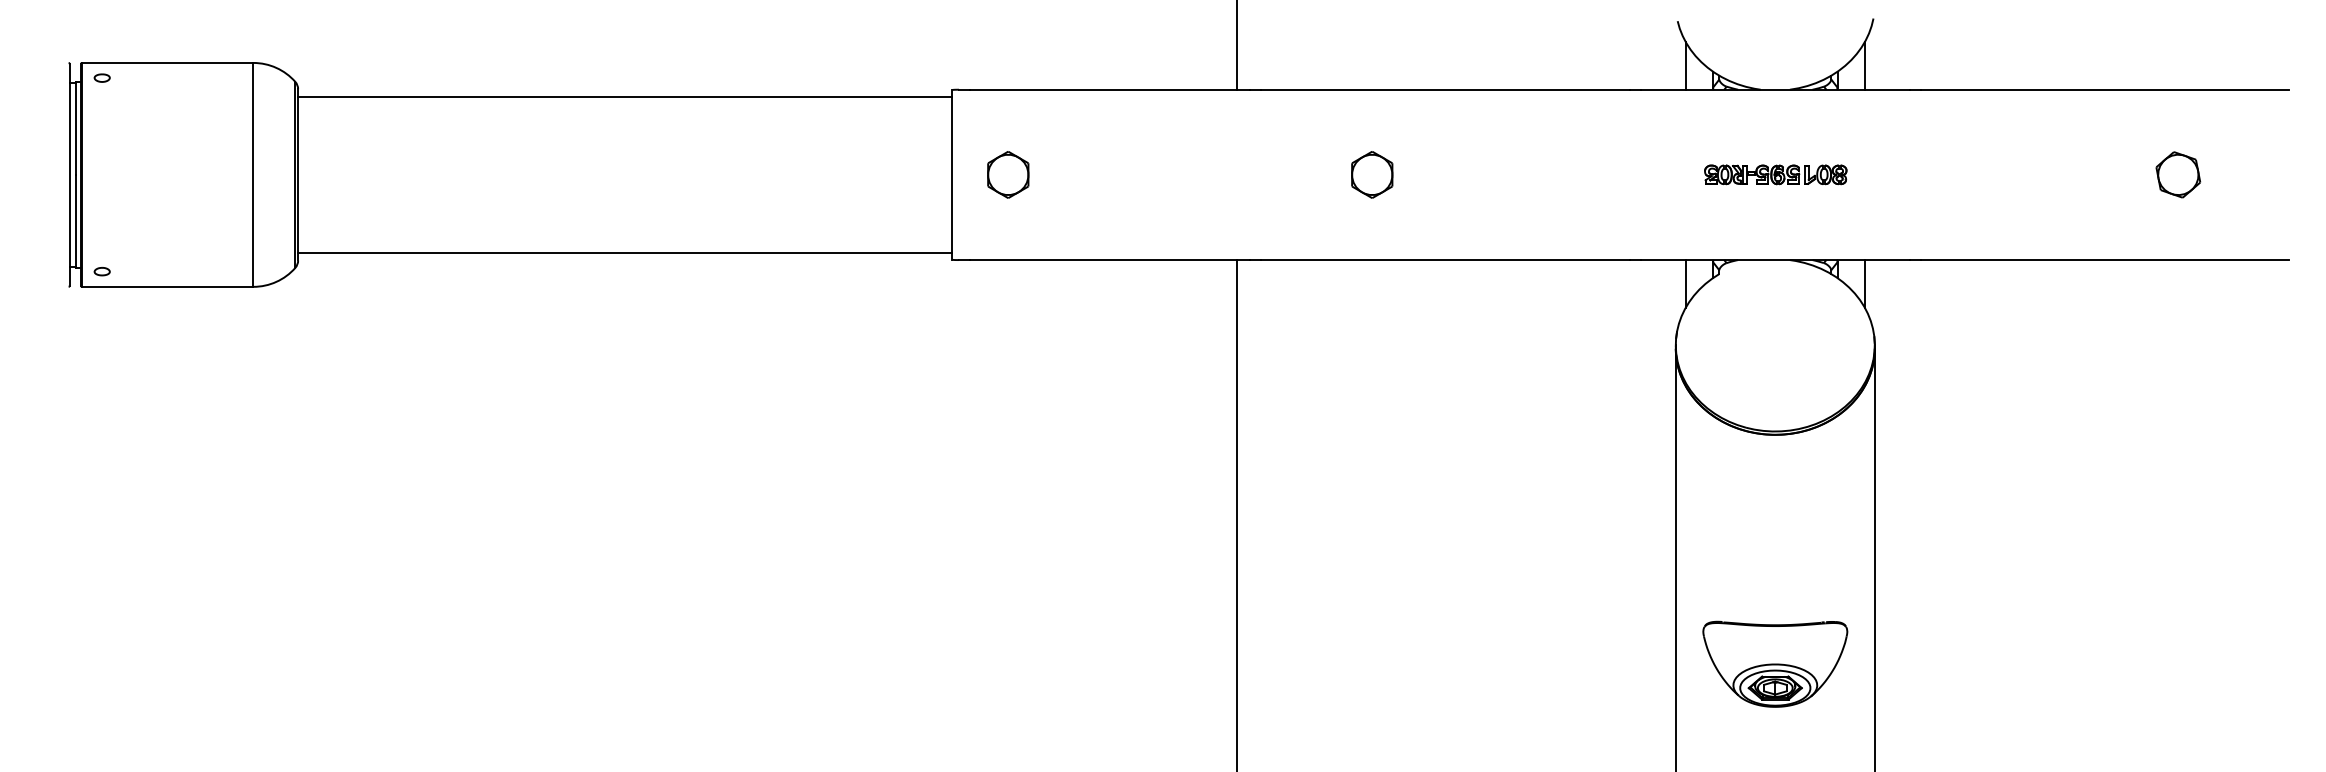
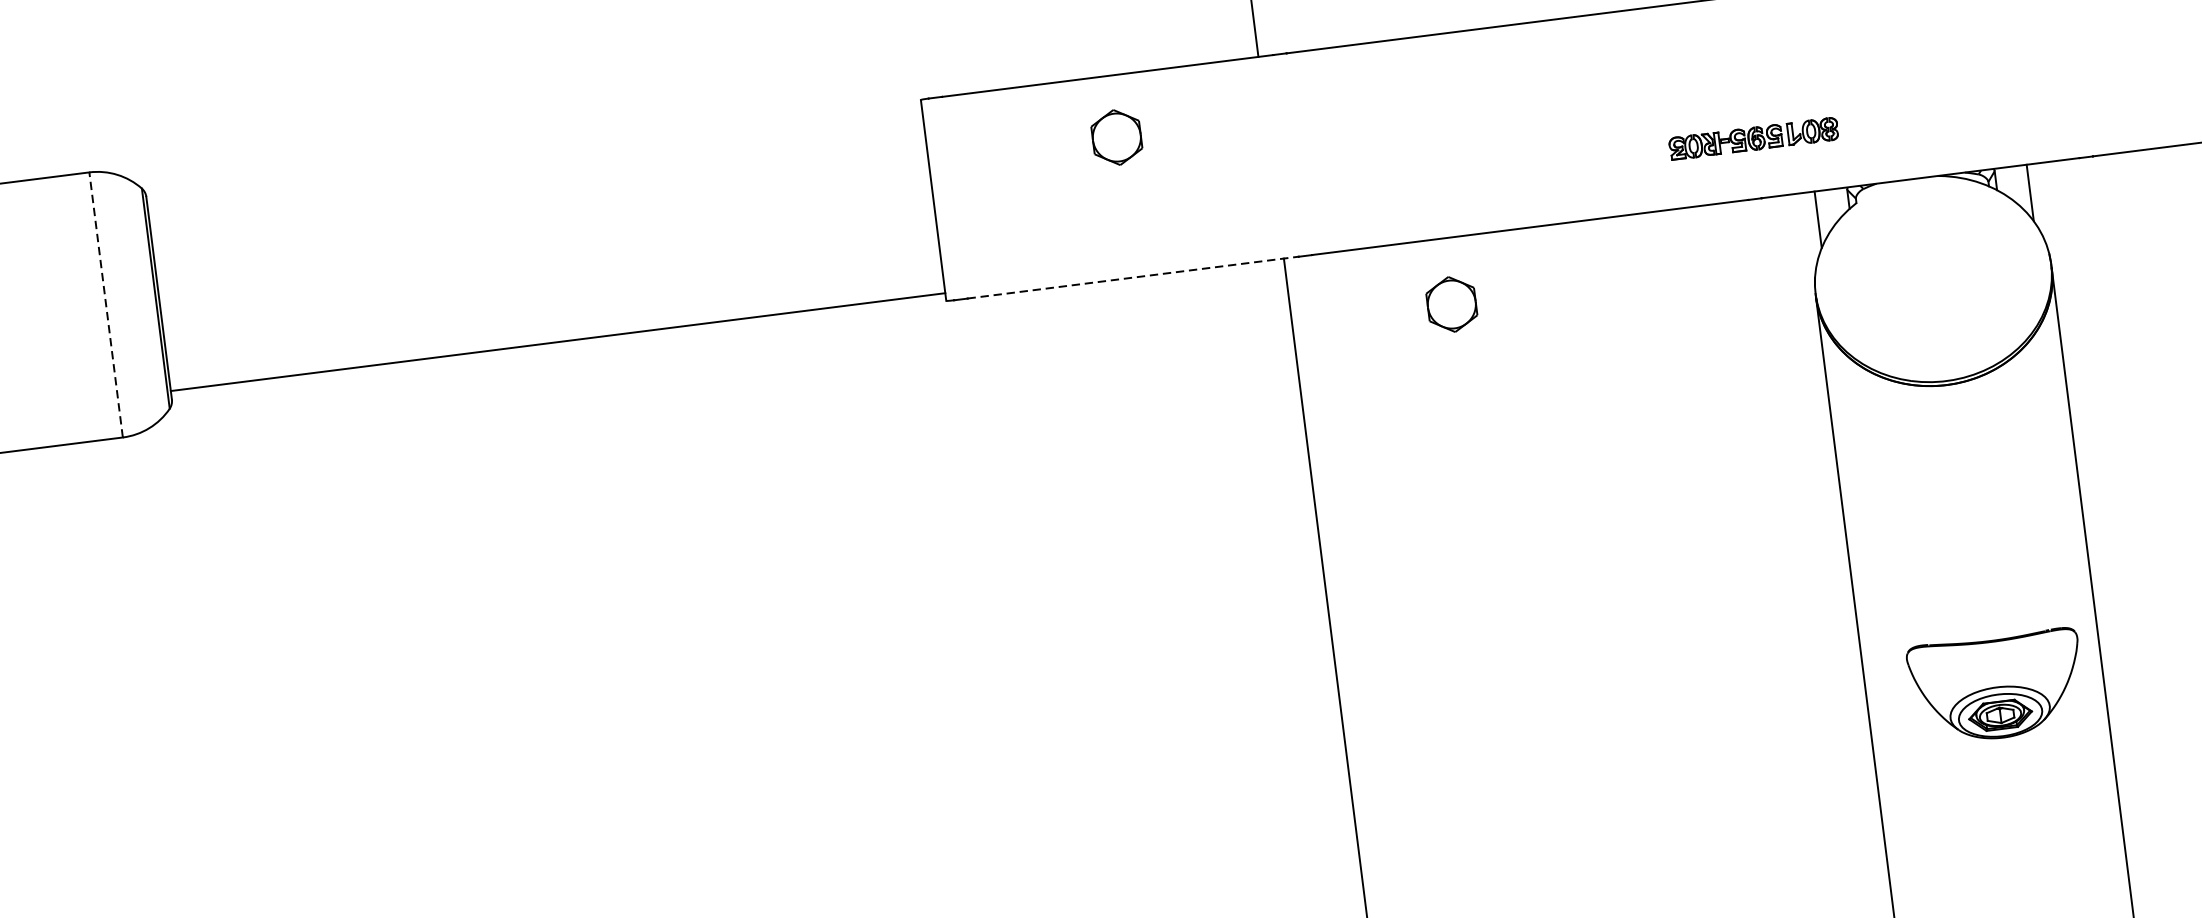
line: (625, 96) -> (534, 156), removed
line: (253, 174) -> (106, 304), solid -> dashed
part: (1008, 174) -> (1117, 137), moved
part: (1372, 174) -> (1452, 304), moved
part: (1775, 174) -> (1753, 138), moved
line: (1110, 260) -> (1133, 278), solid -> dashed
part: (1775, 663) -> (1997, 686), moved

